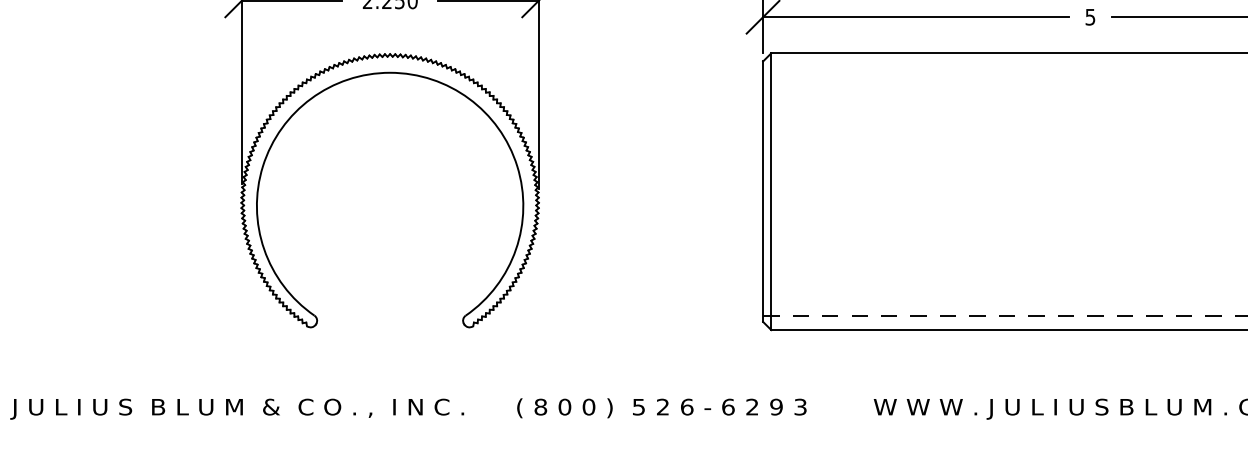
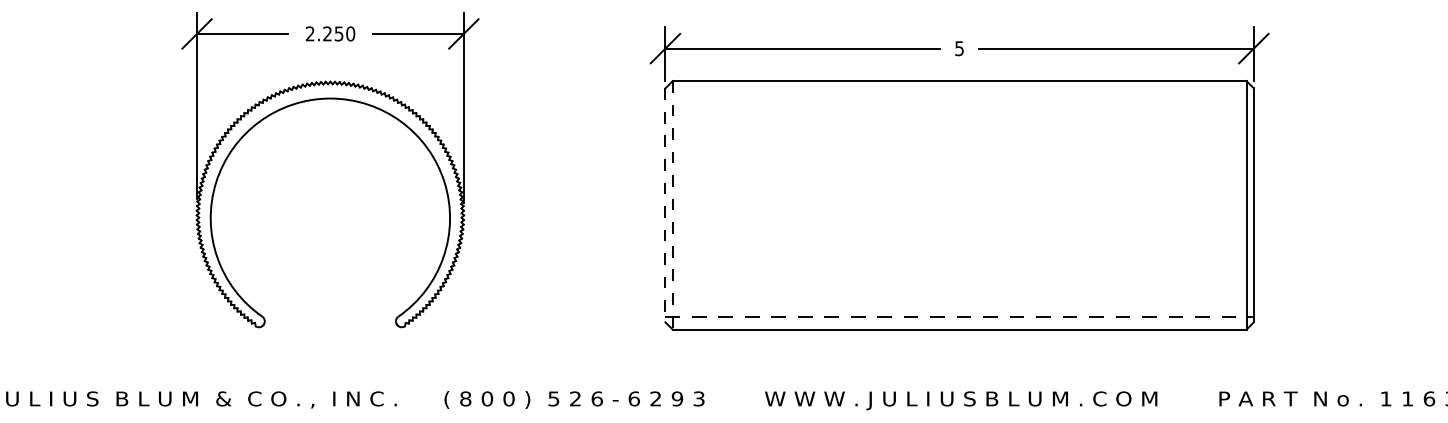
line: (763, 191) -> (665, 205), solid -> dashed
line: (770, 191) -> (672, 205), solid -> dashed

